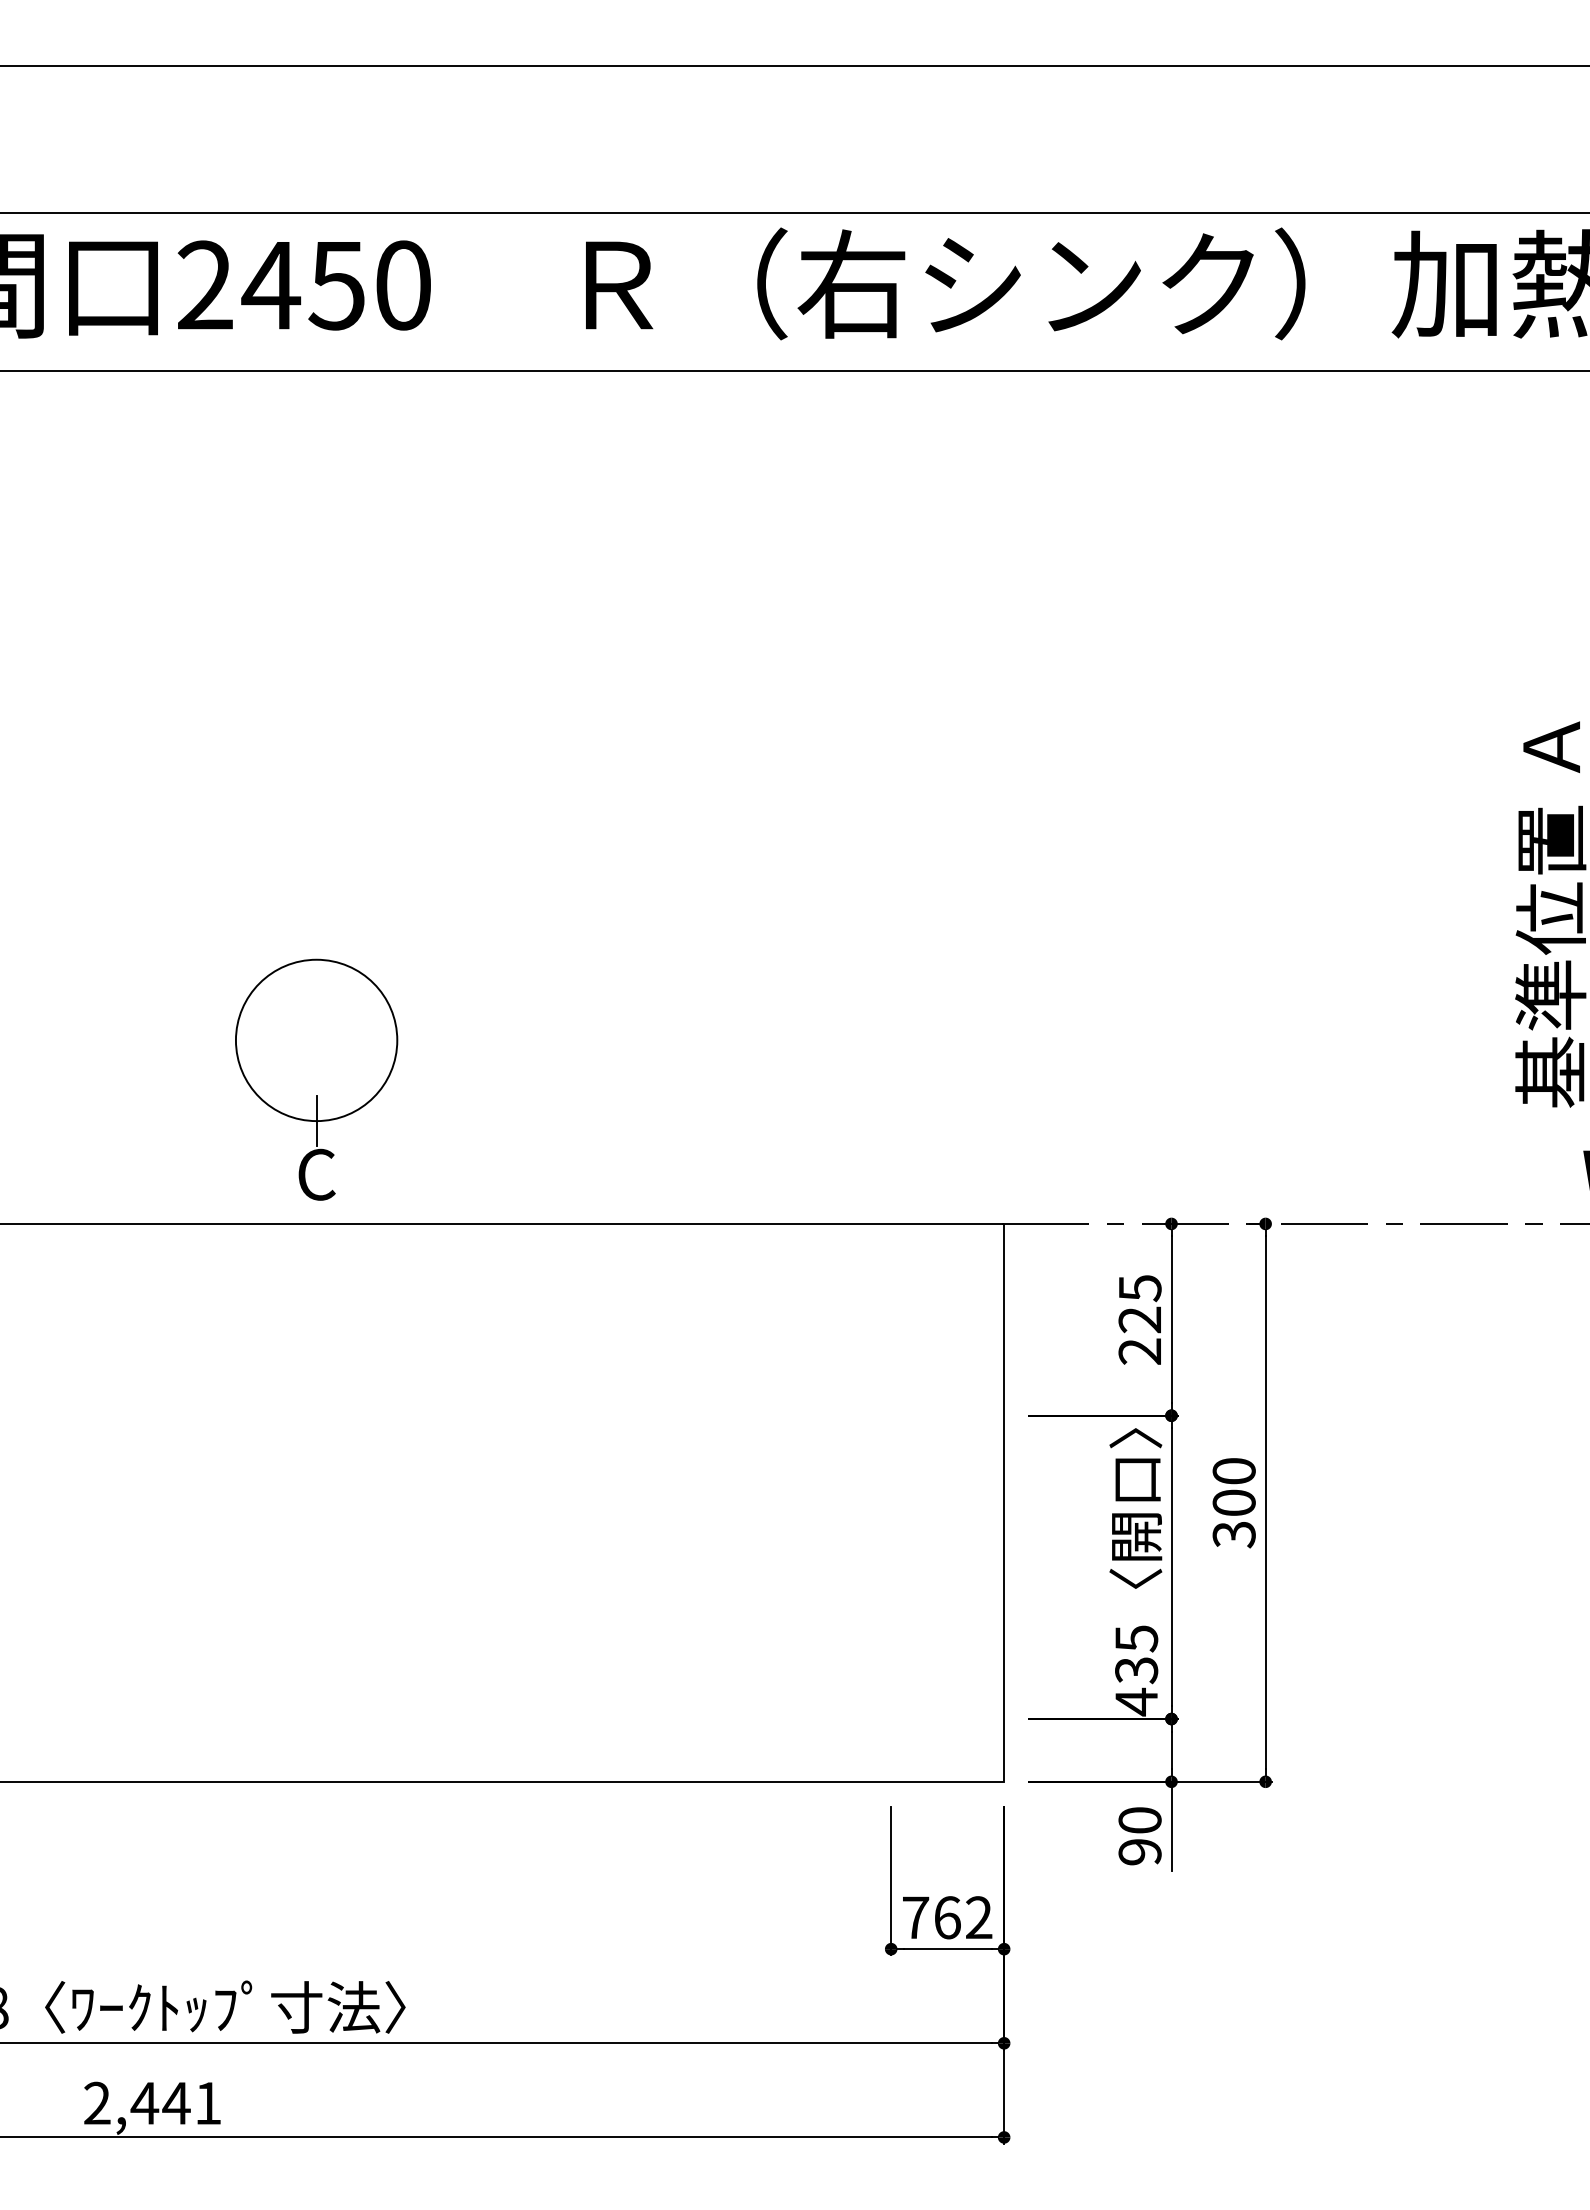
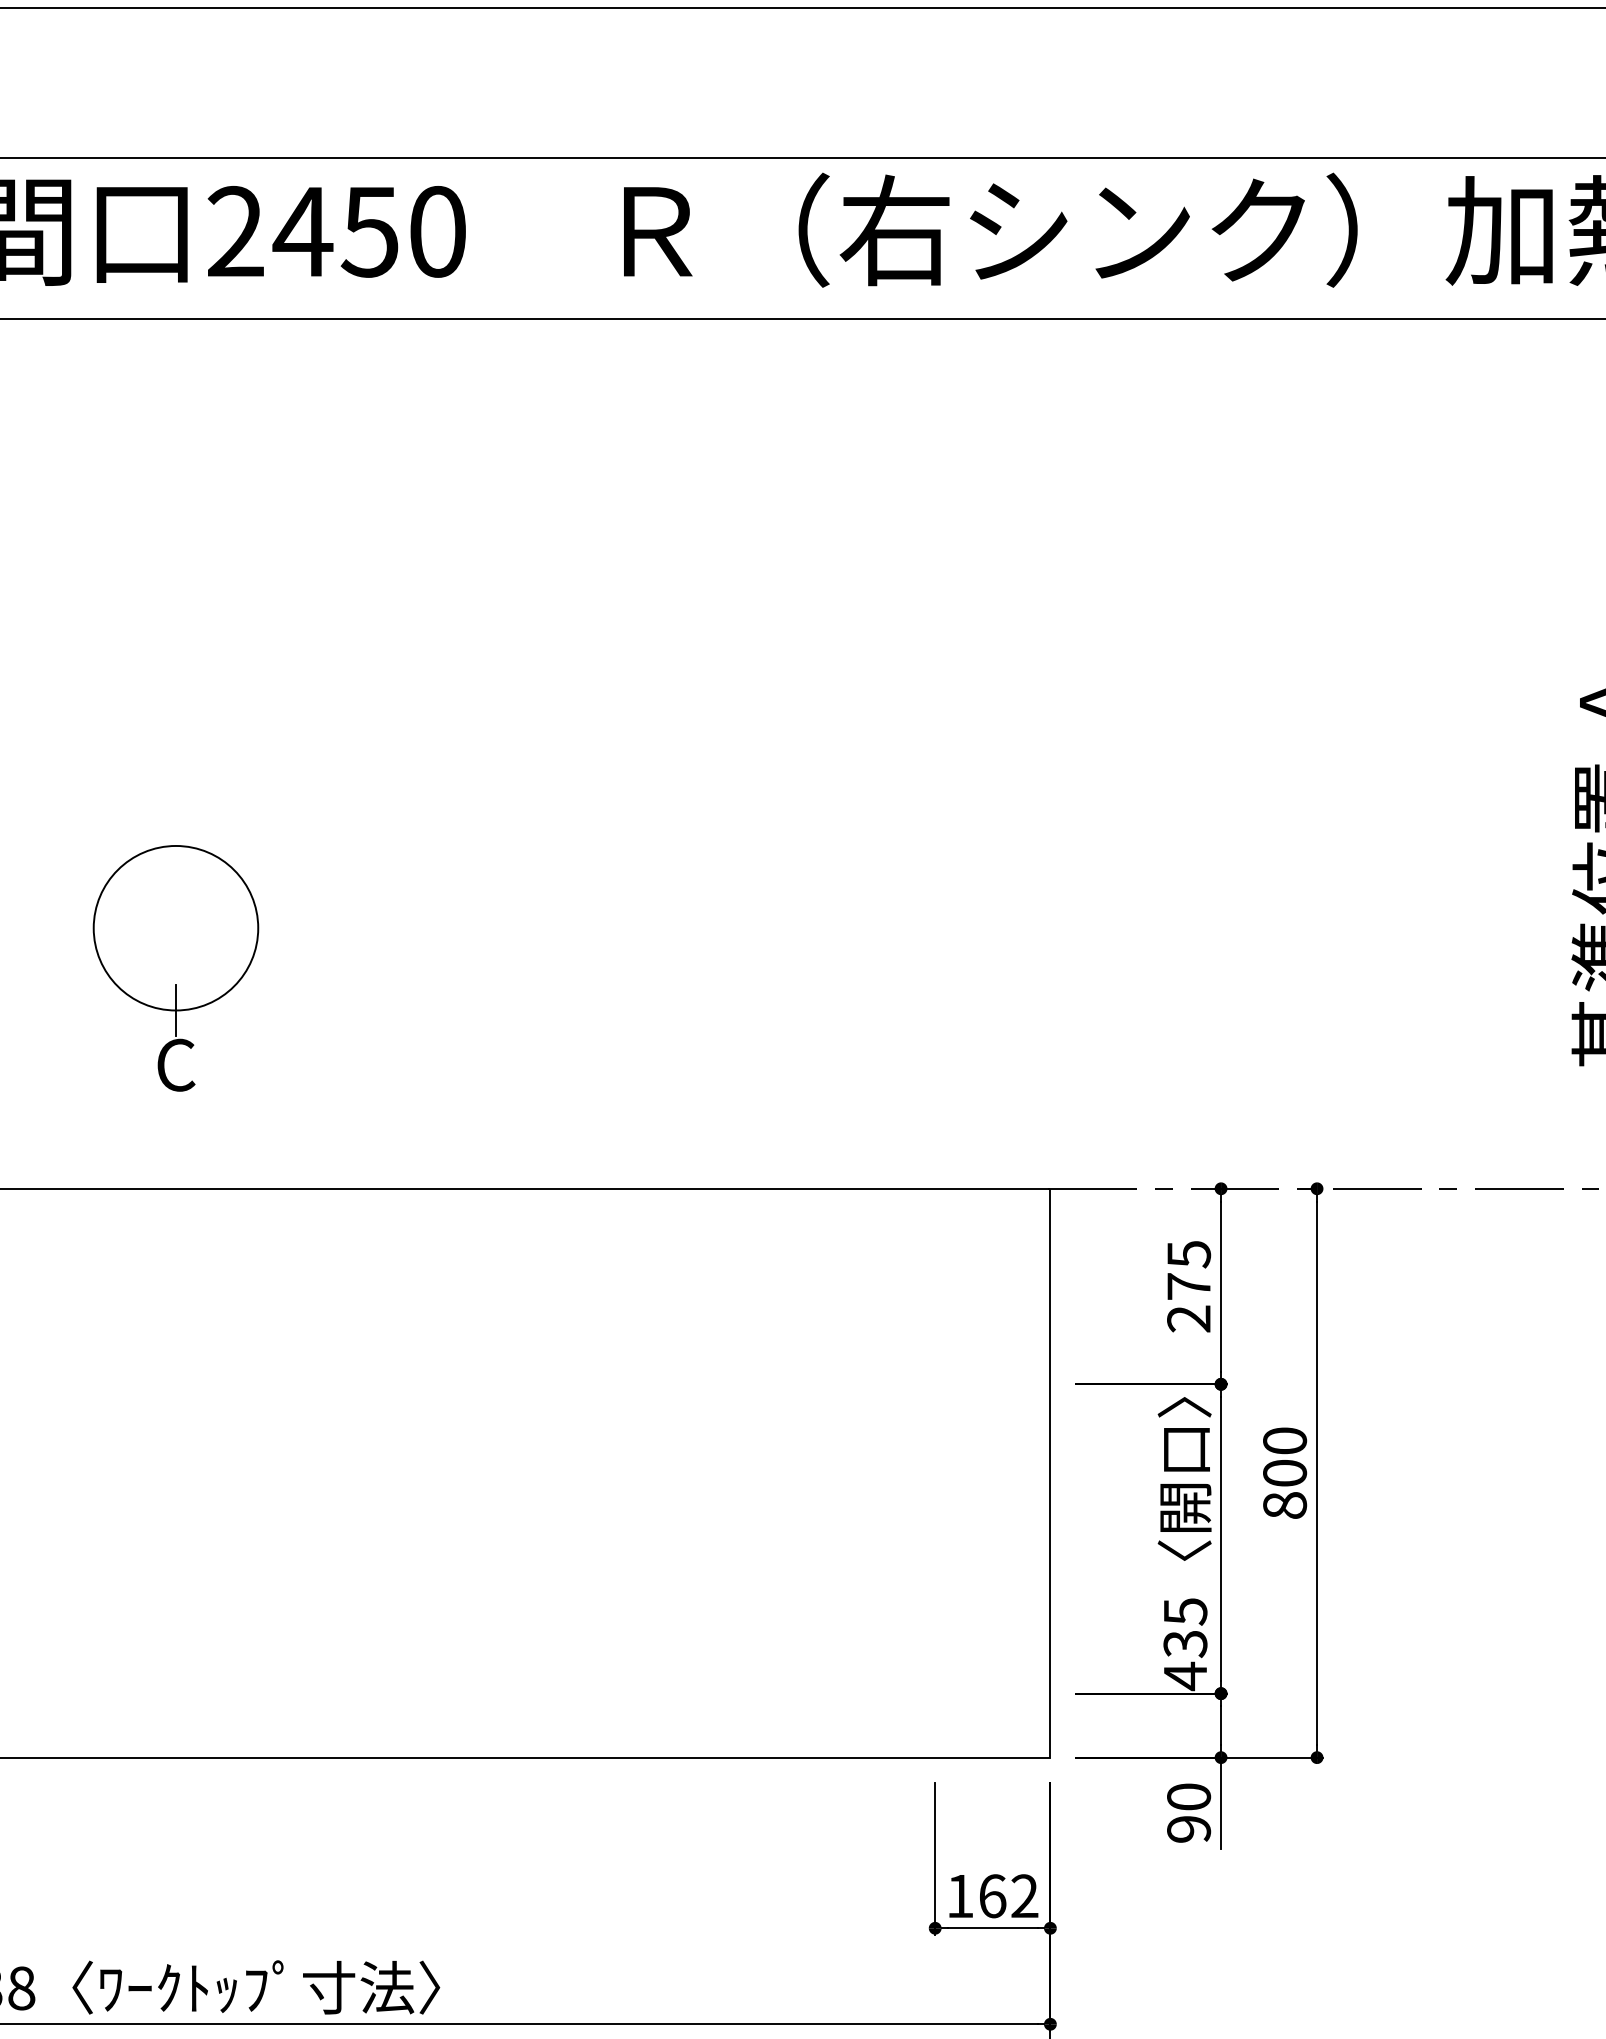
part: (316, 1079) -> (175, 968), moved
text: (1139, 1319) -> (1188, 1286), 225 -> 275
text: (1233, 1534) -> (1284, 1505), 300 -> 800
text: (916, 1917) -> (961, 1896), 762 -> 162

